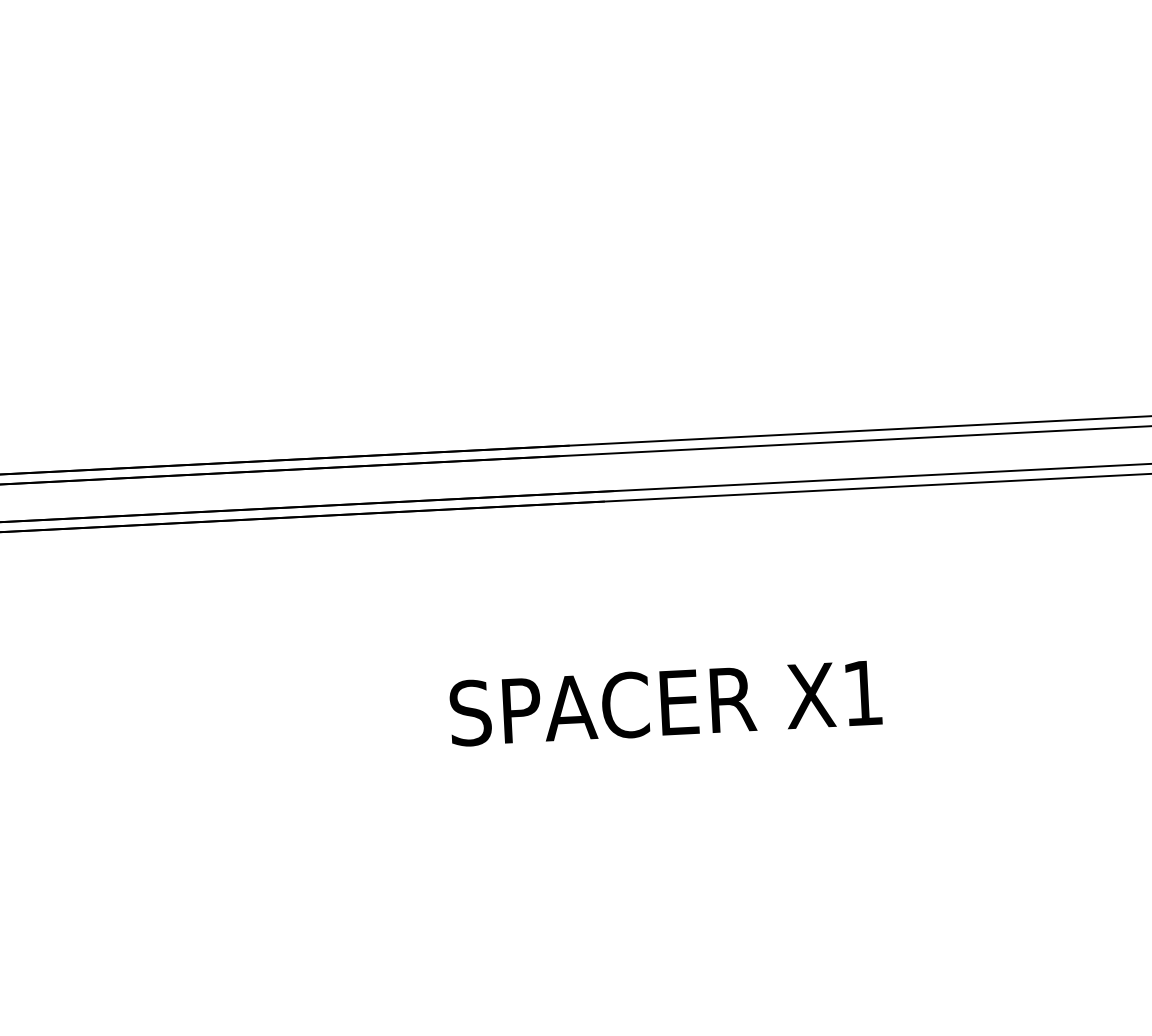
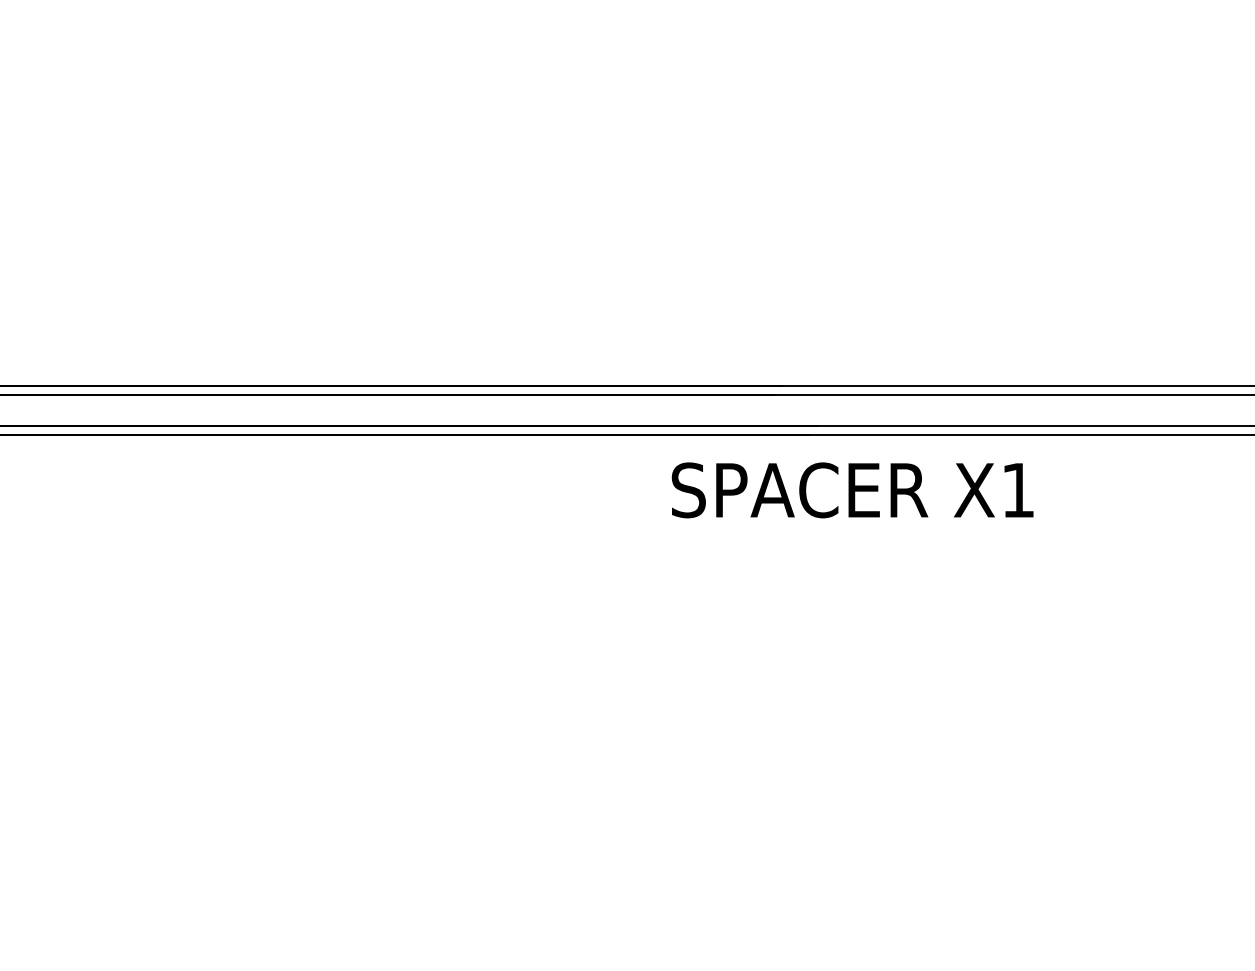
text: (665, 703) -> (852, 490), moved

